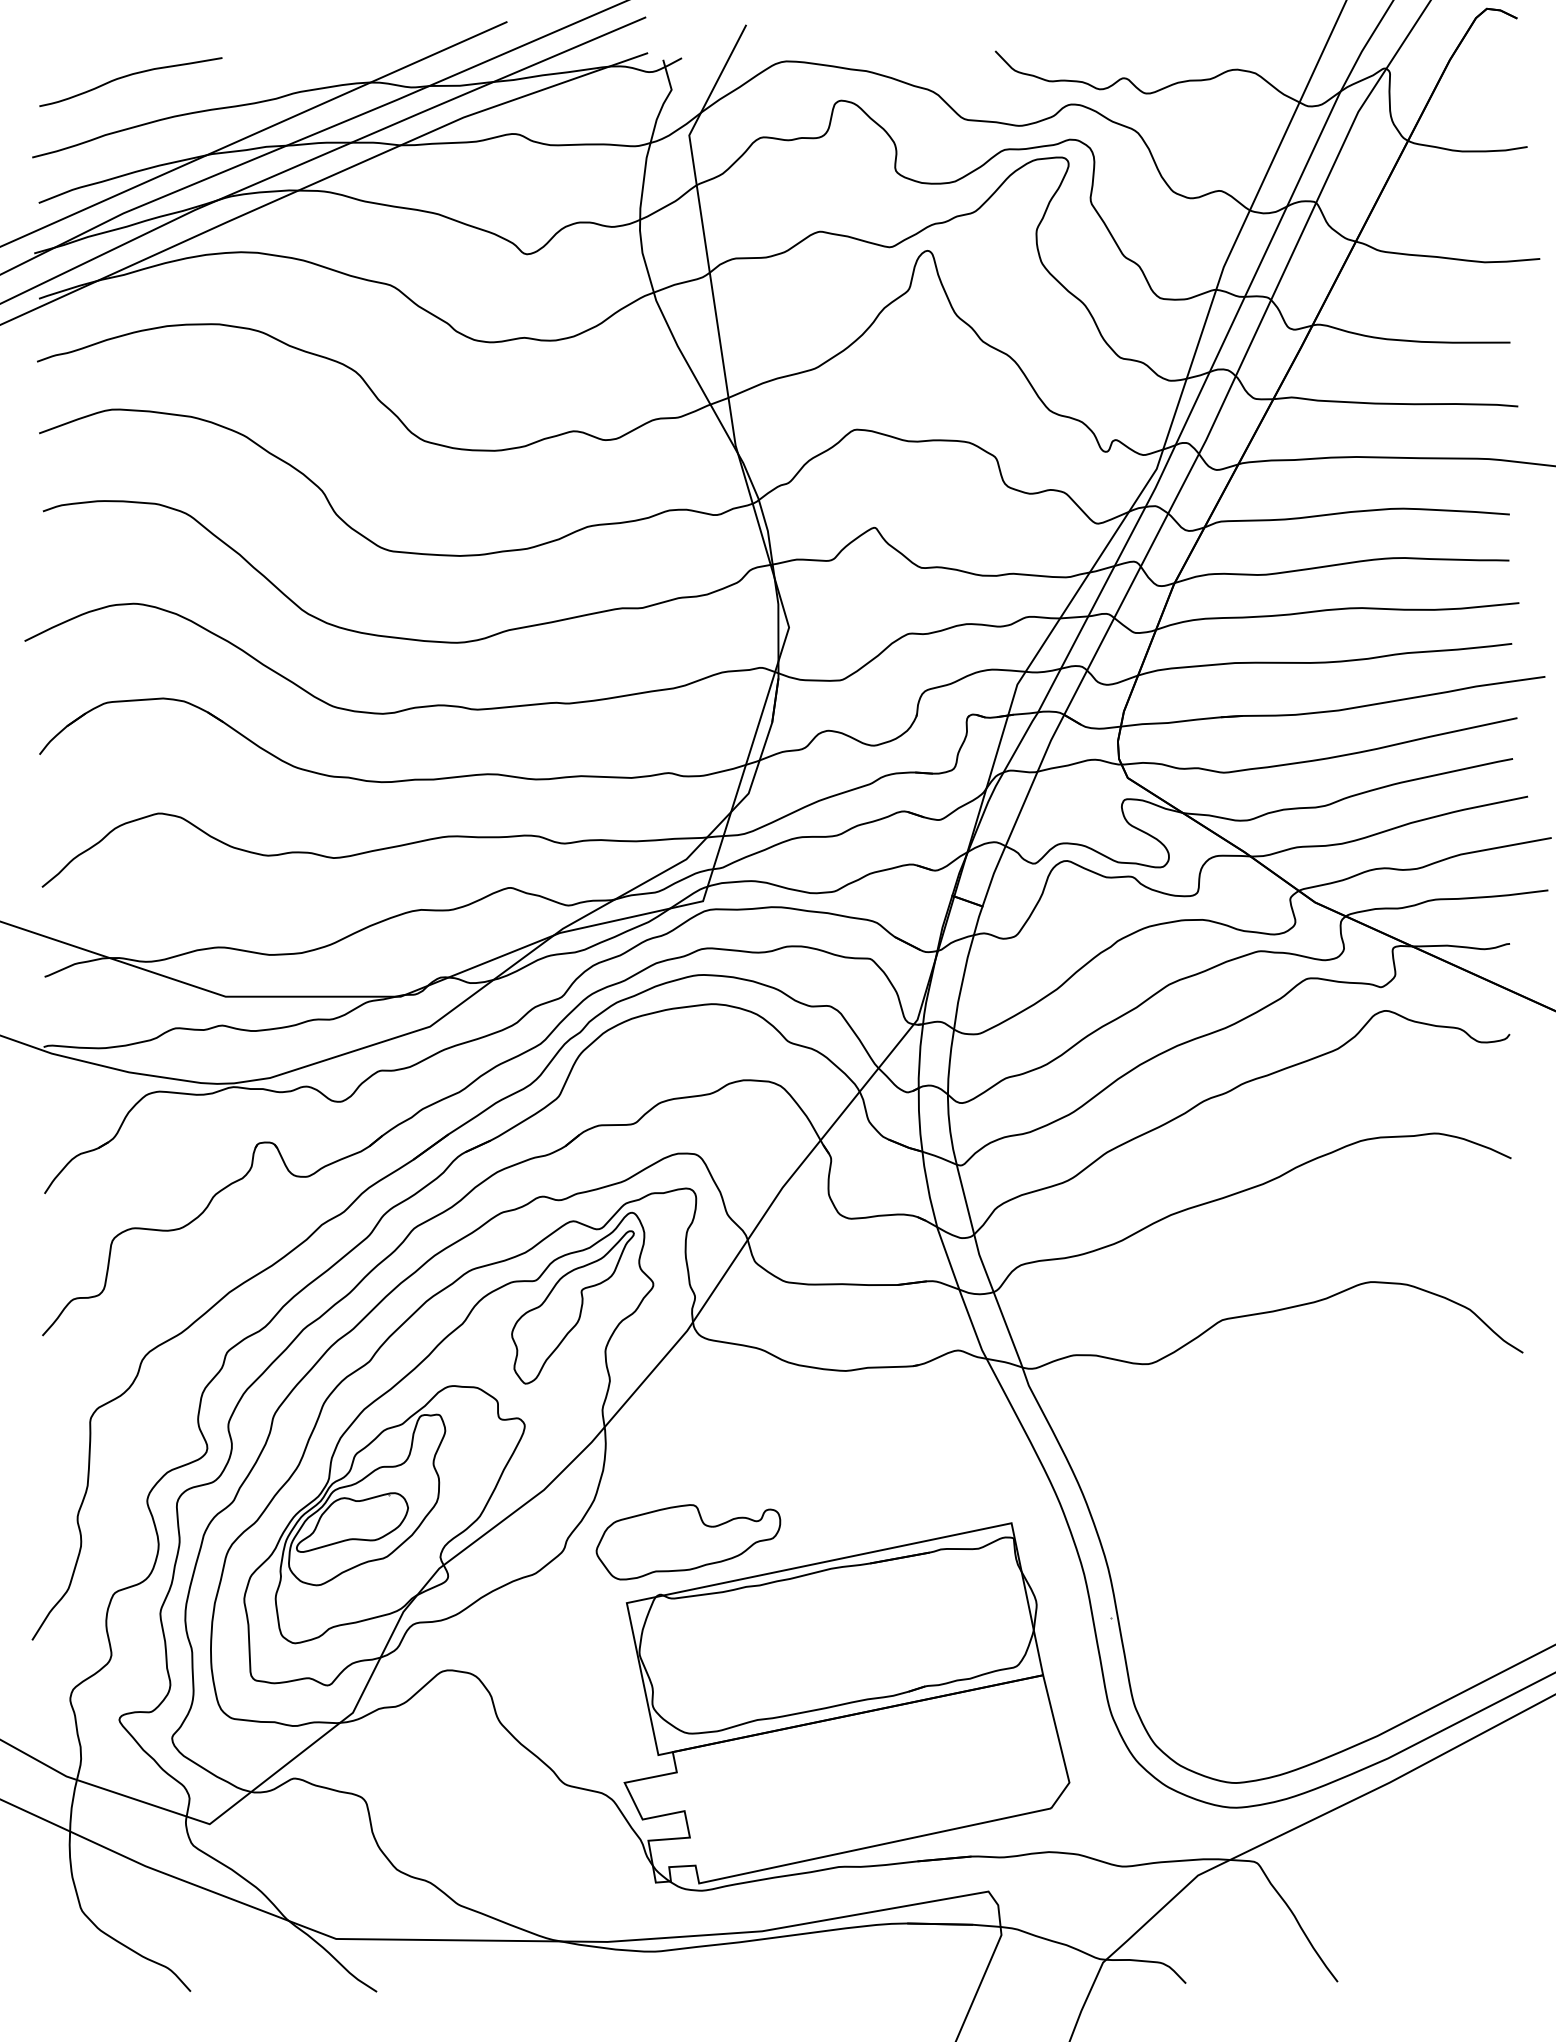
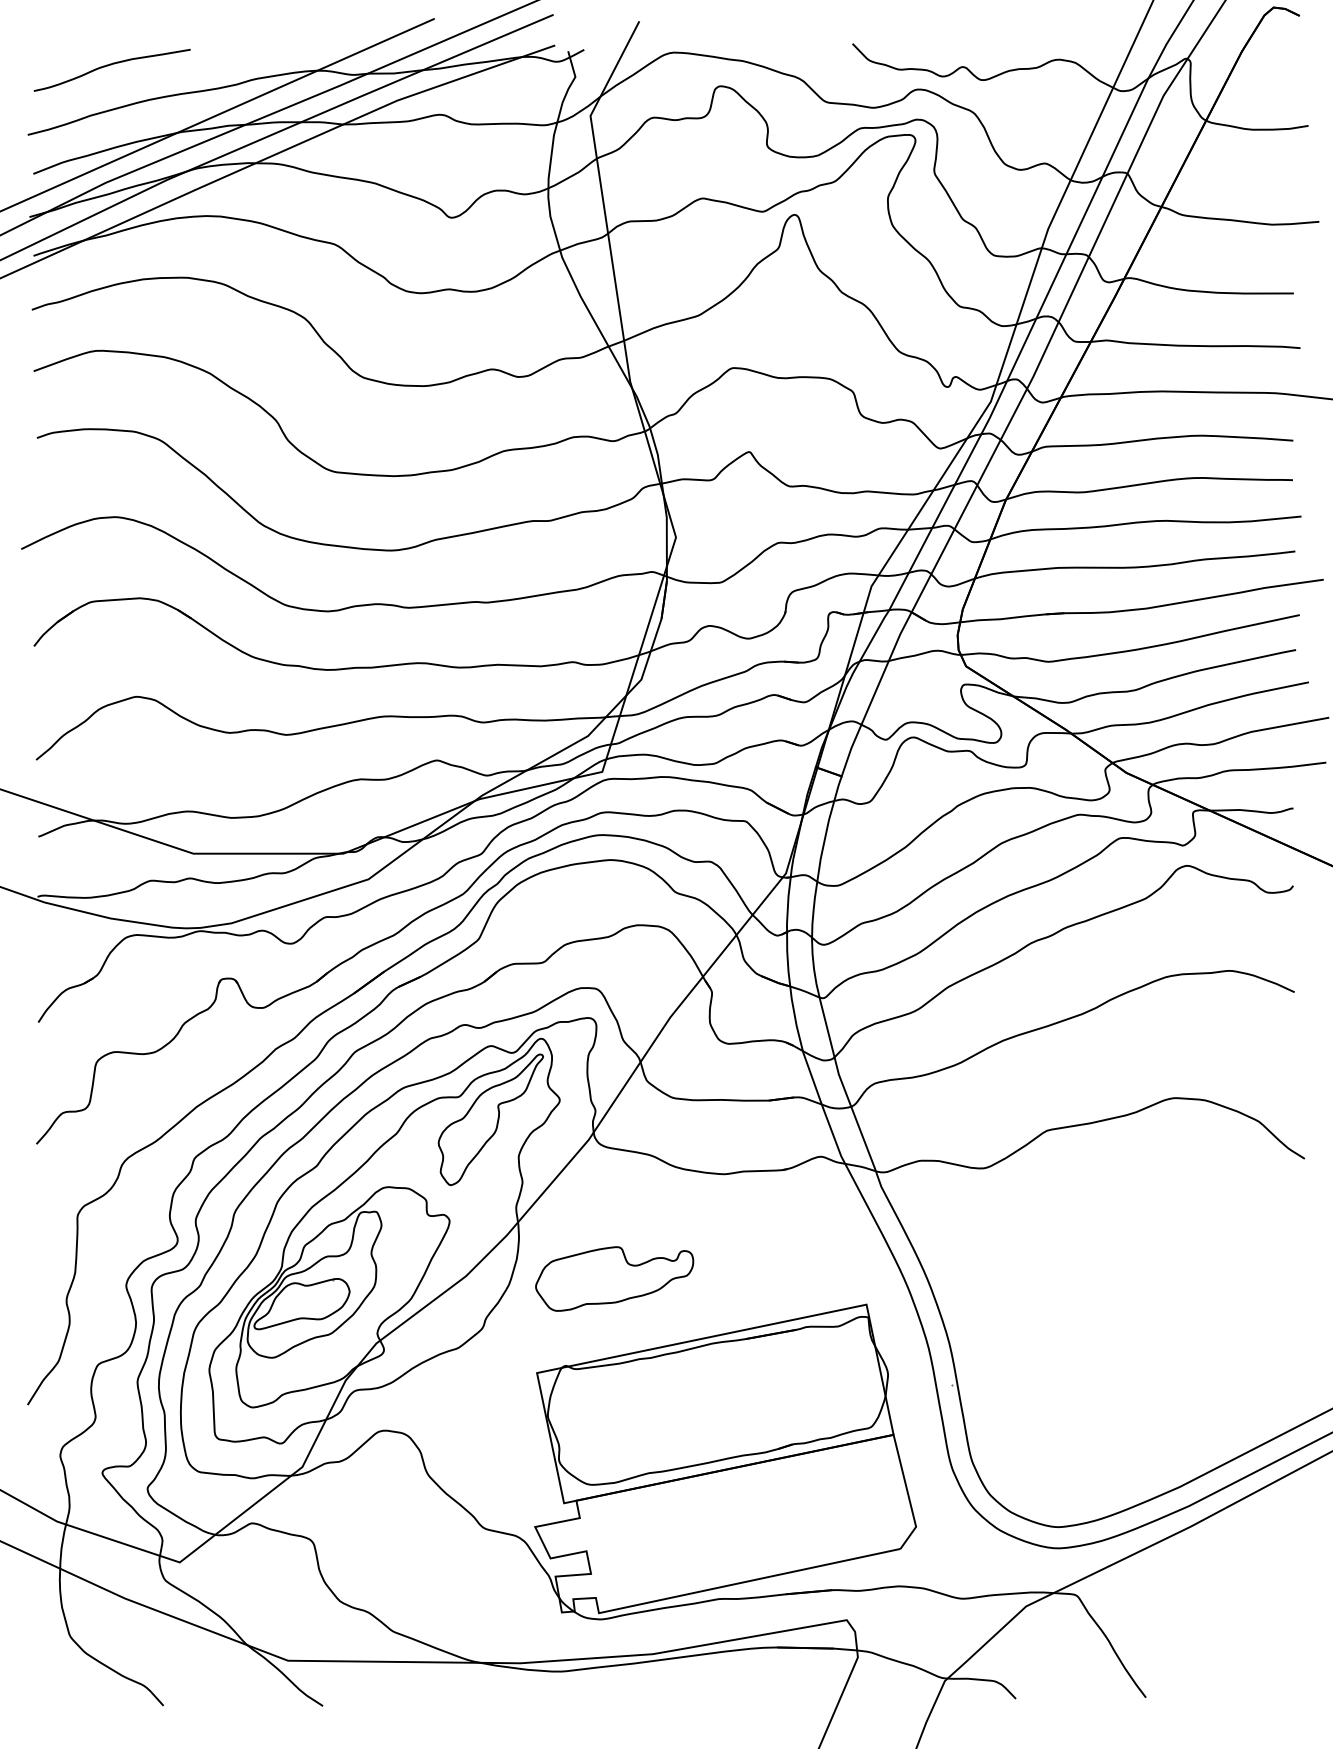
part: (688, 1542) -> (614, 1279), moved

